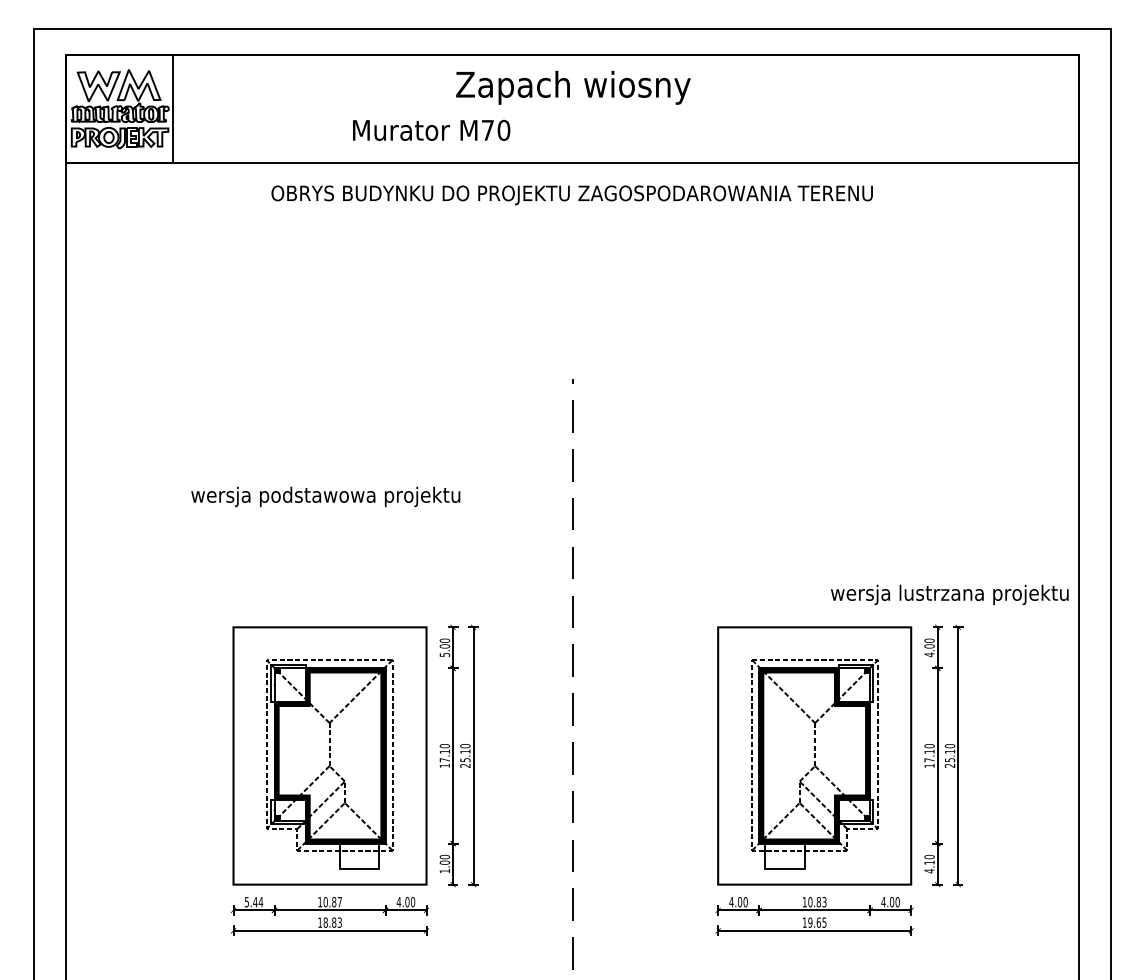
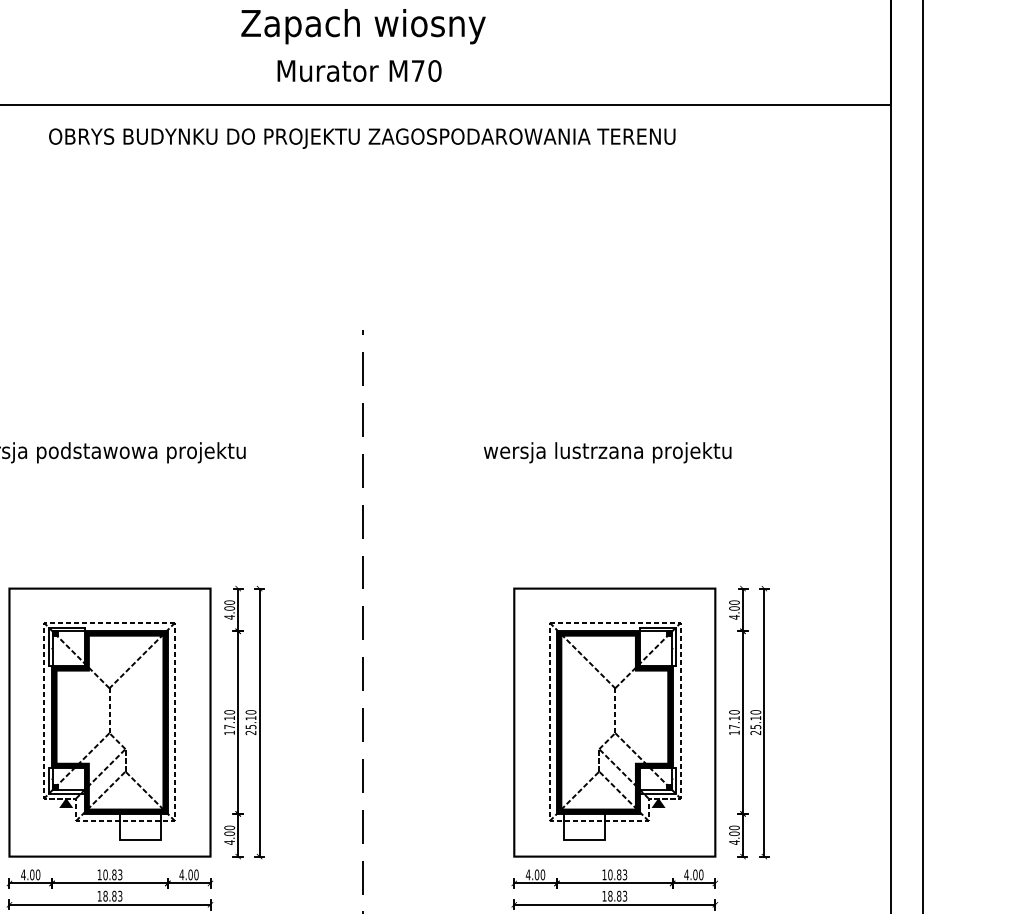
text: (431, 129) -> (359, 70), moved
text: (949, 594) -> (607, 452), moved
text: (444, 654) -> (229, 616), 5.00 -> 4.00
fill: (287, 832) -> (65, 802), added
fill: (856, 832) -> (658, 802), added
text: (929, 862) -> (734, 833), 4.10 -> 4.00
text: (444, 871) -> (229, 842), 1.00 -> 4.00
text: (253, 902) -> (30, 875), 5.44 -> 4.00
text: (339, 902) -> (119, 875), 10.87 -> 10.83
text: (817, 922) -> (617, 896), 19.65 -> 18.83

